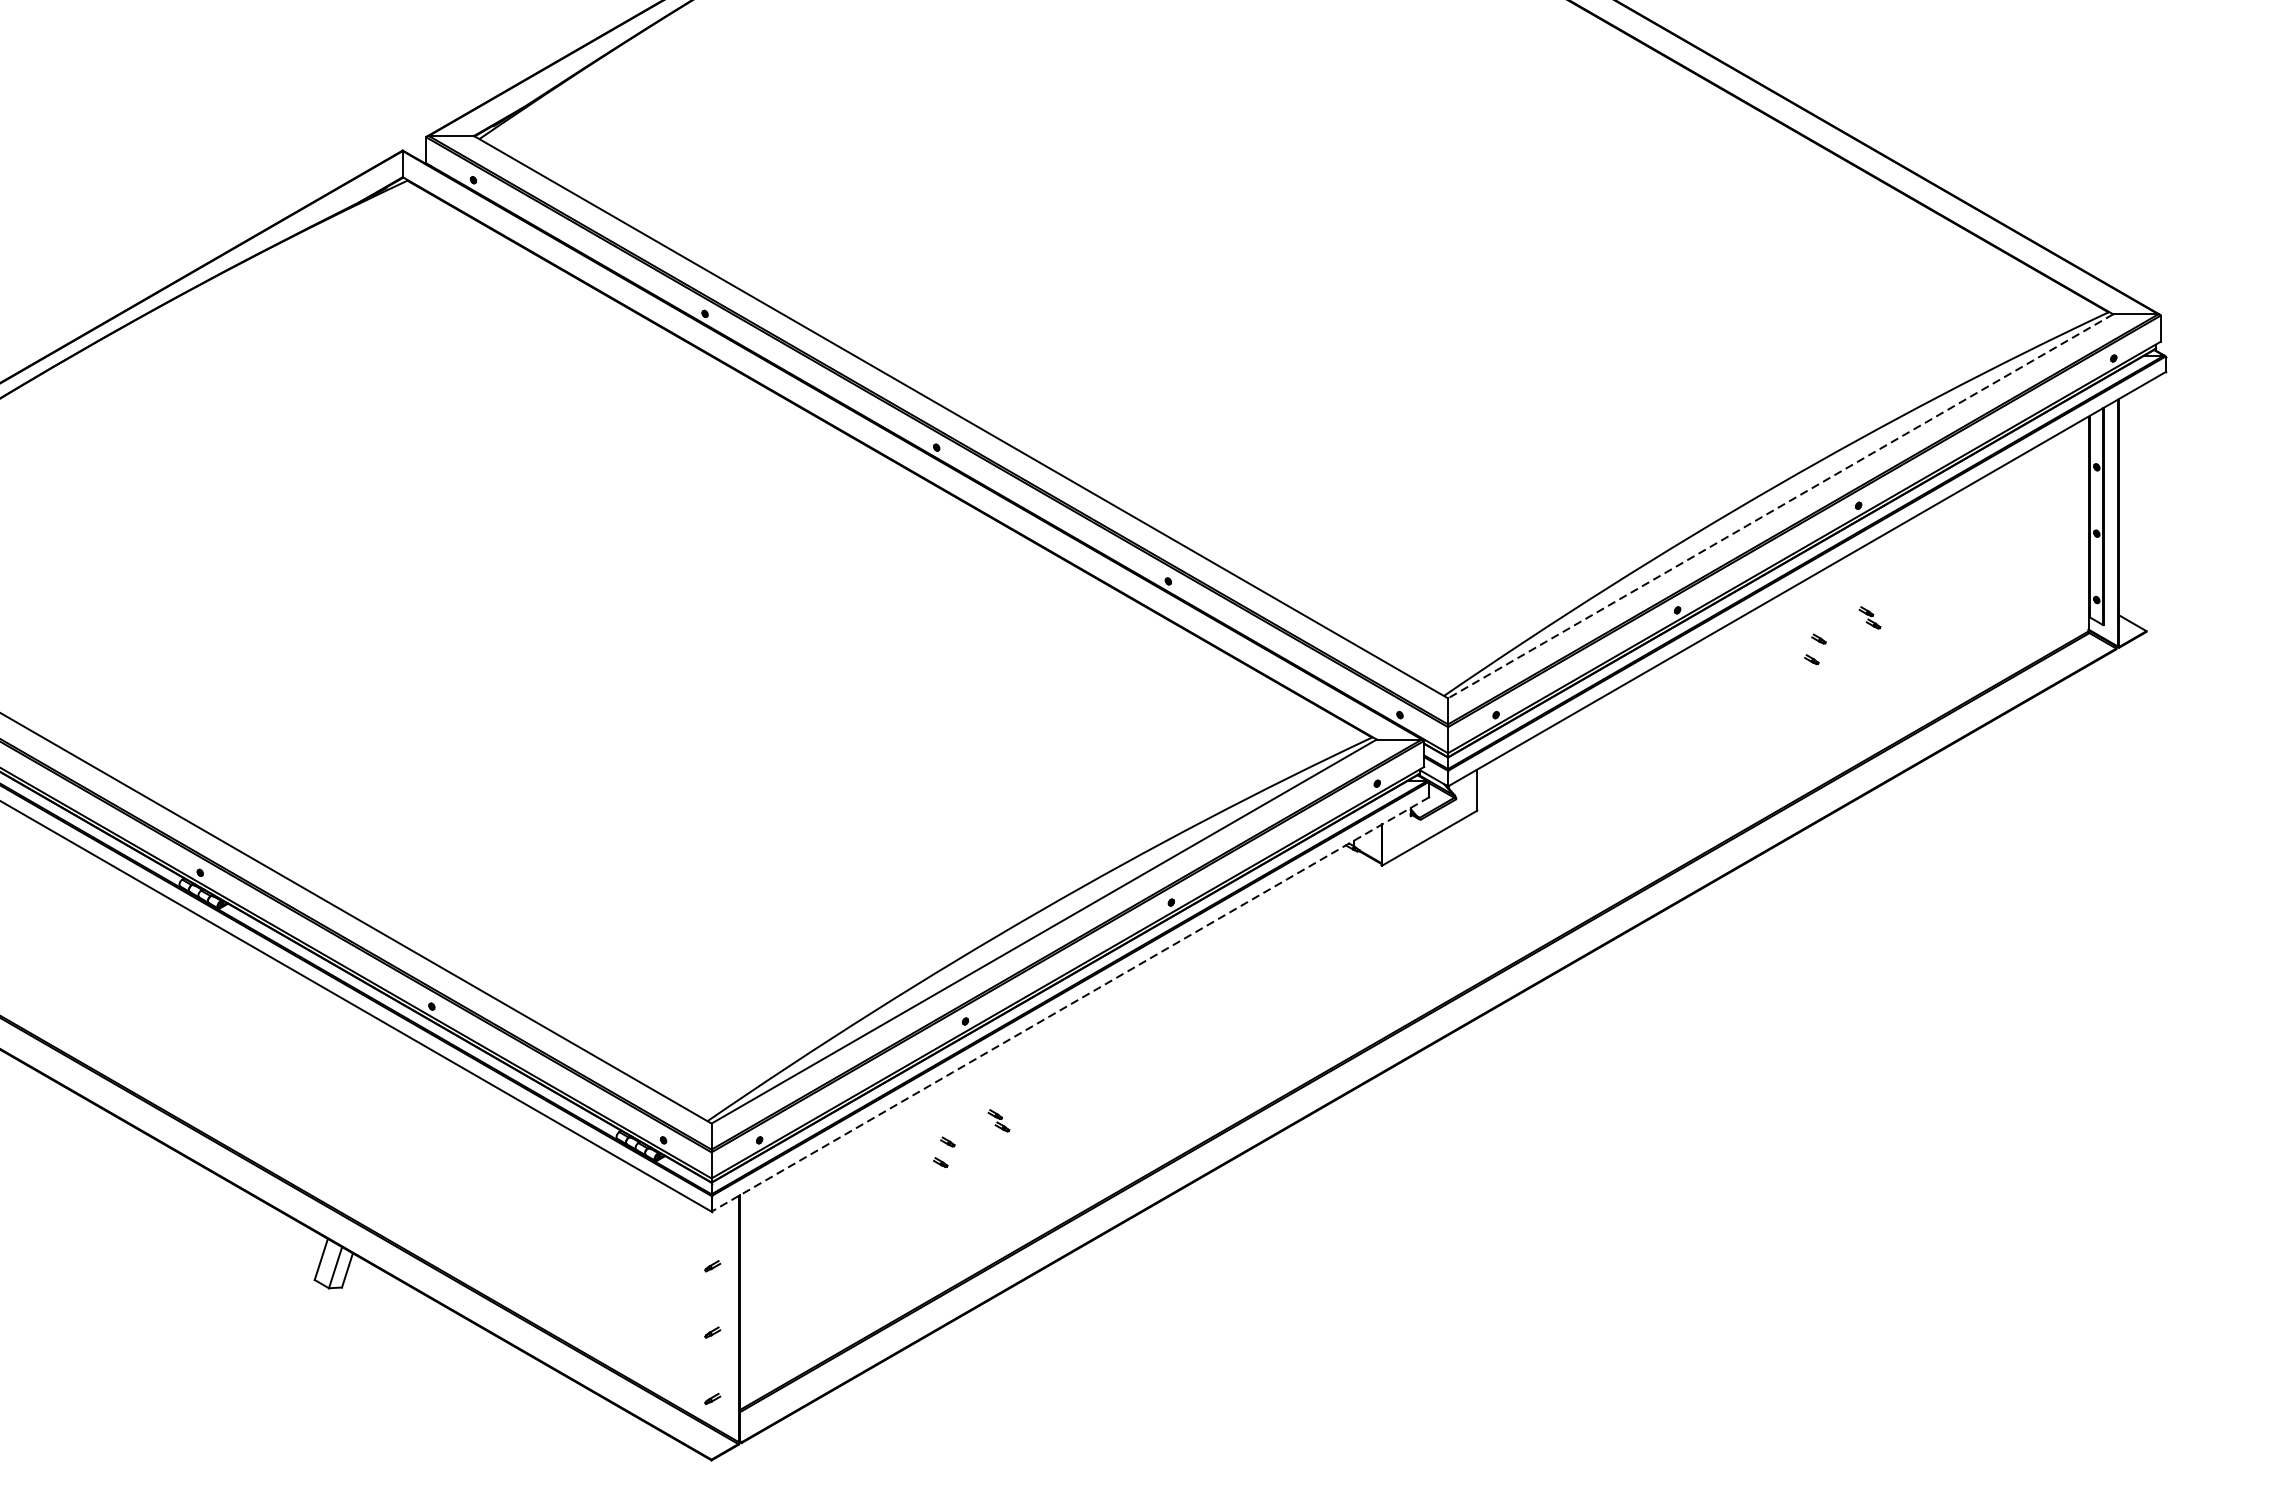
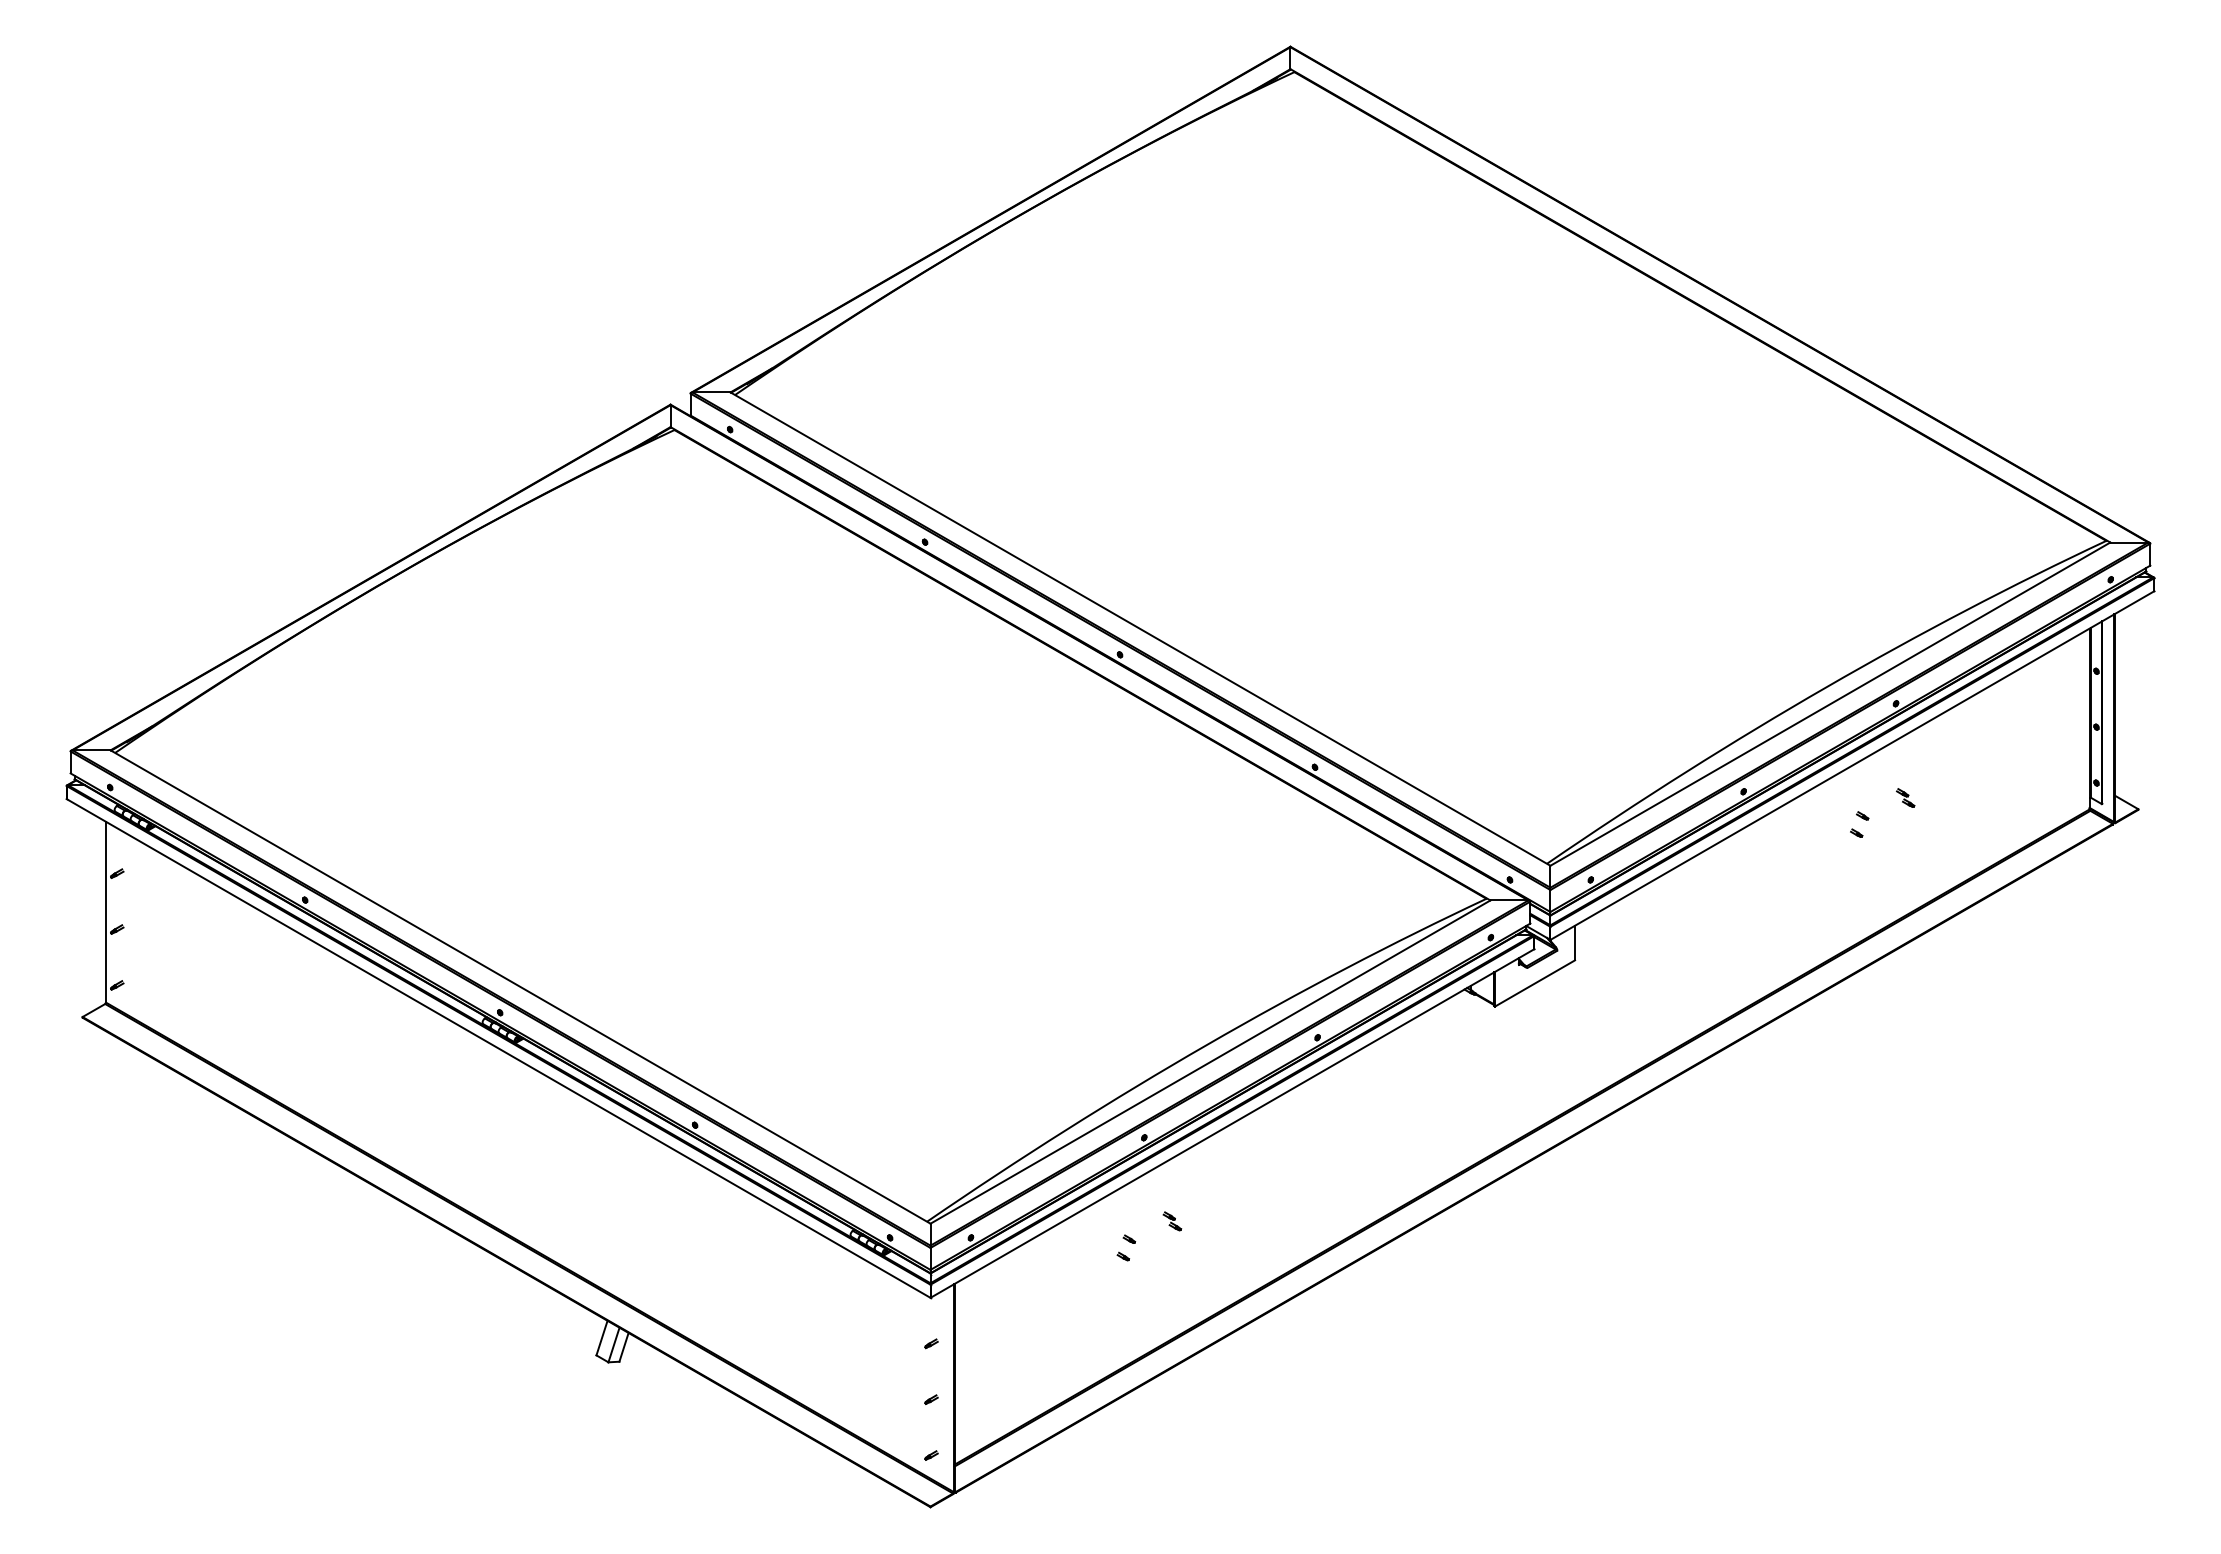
line: (1779, 506) -> (1829, 704), dashed -> solid
line: (1070, 1004) -> (1232, 1123), dashed -> solid

